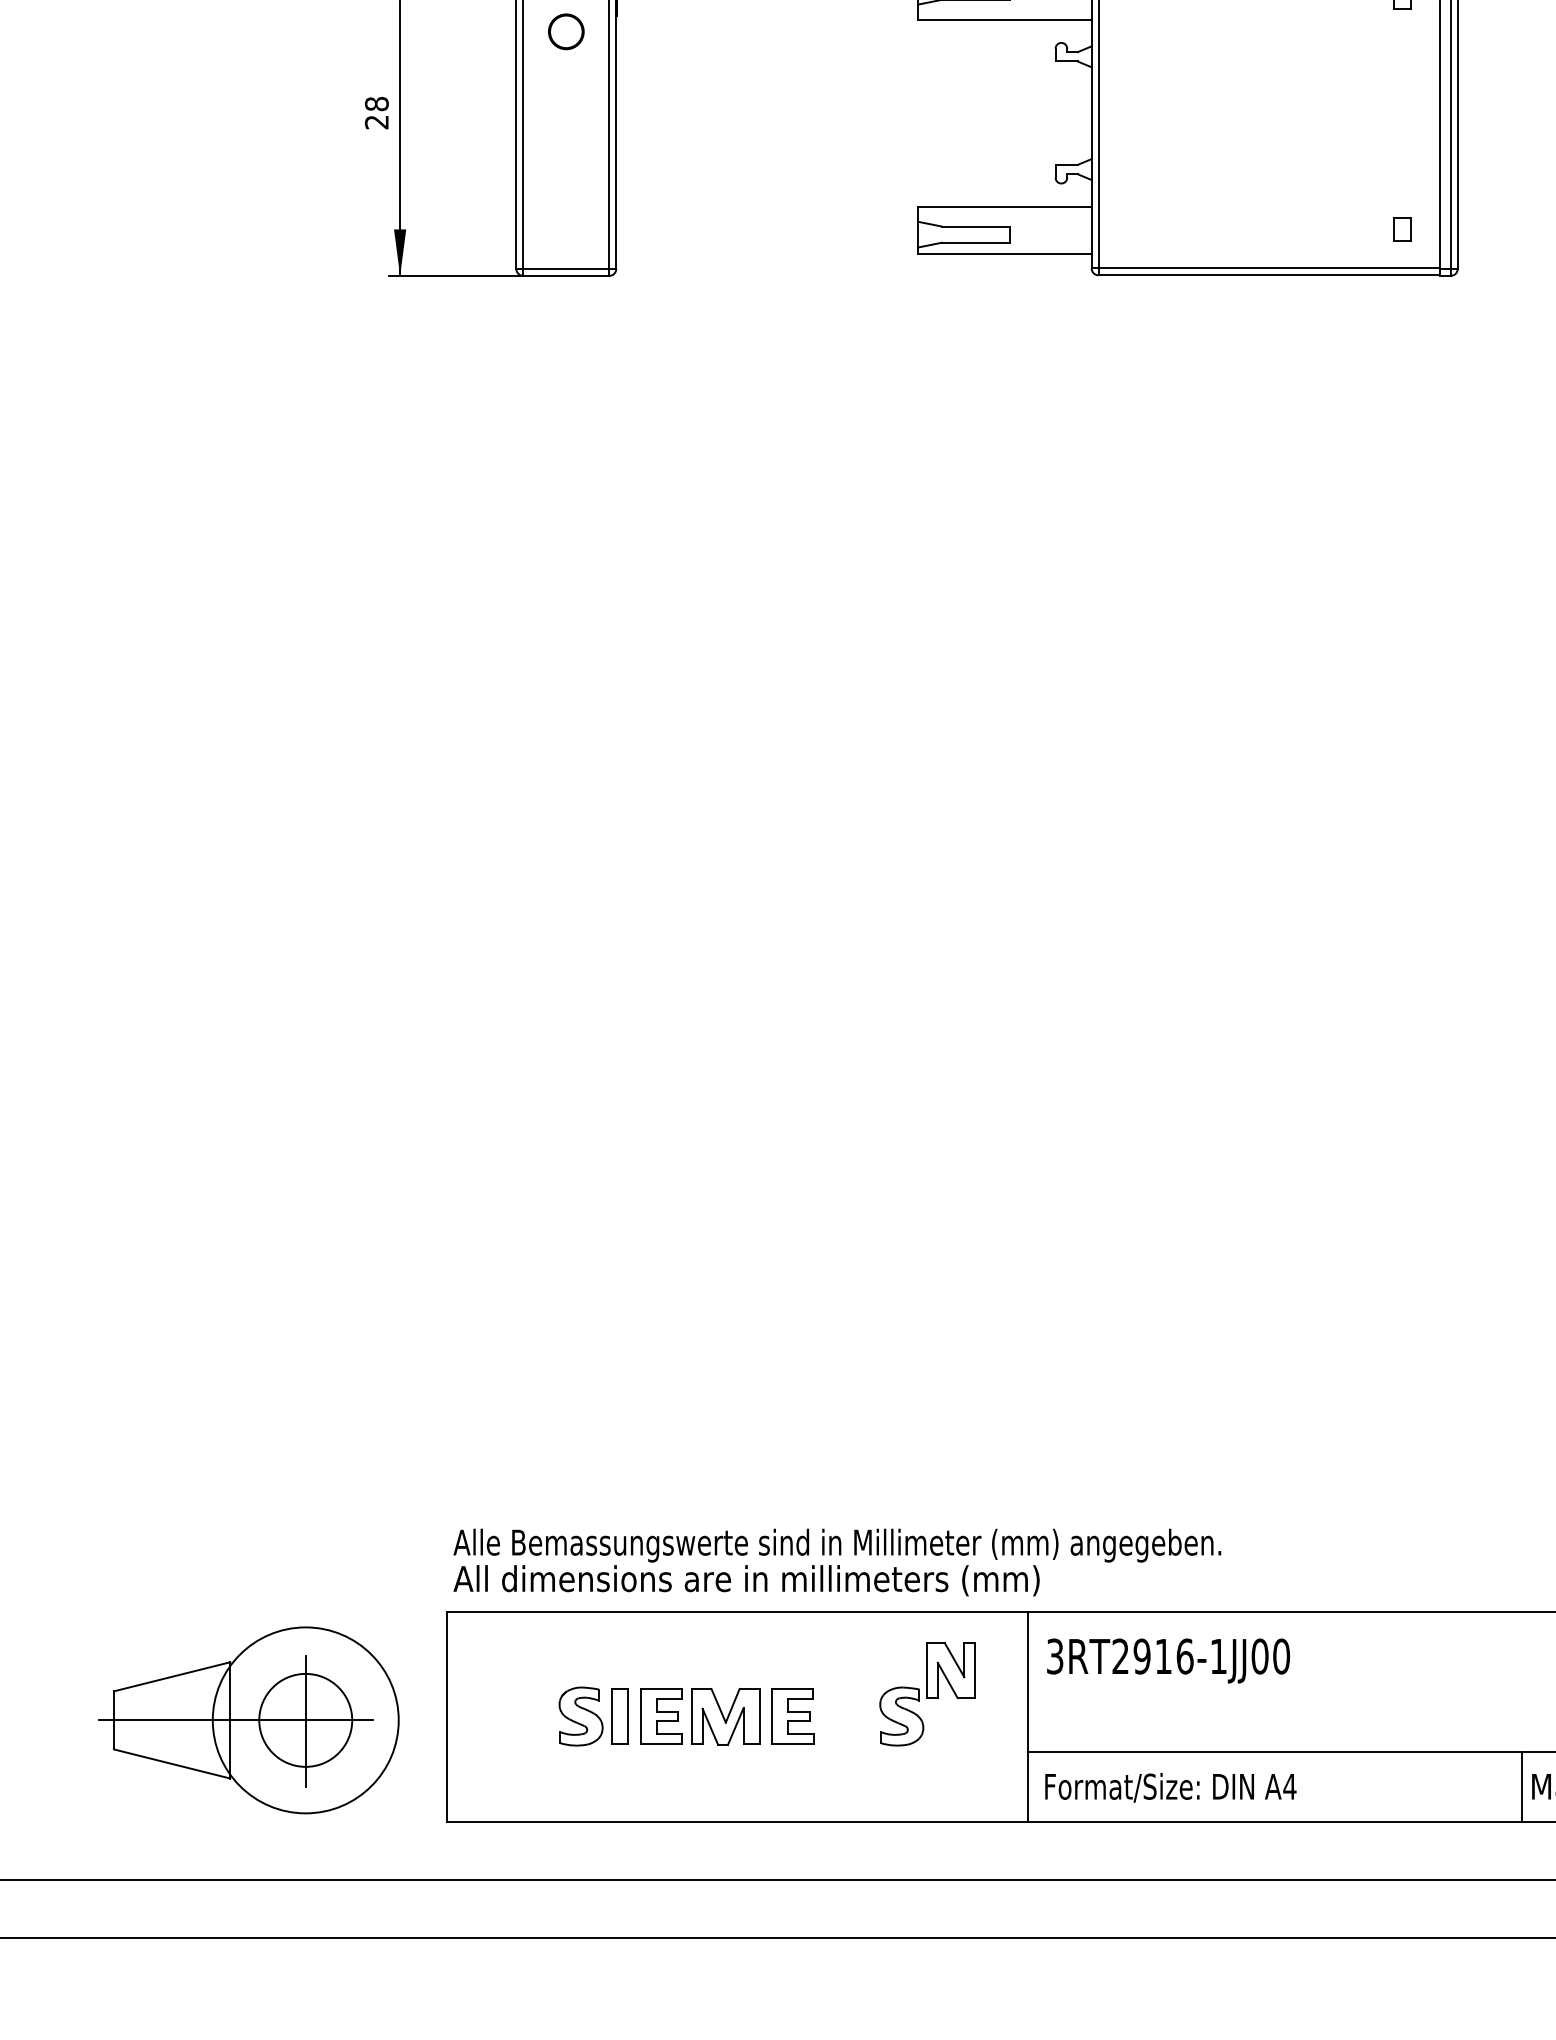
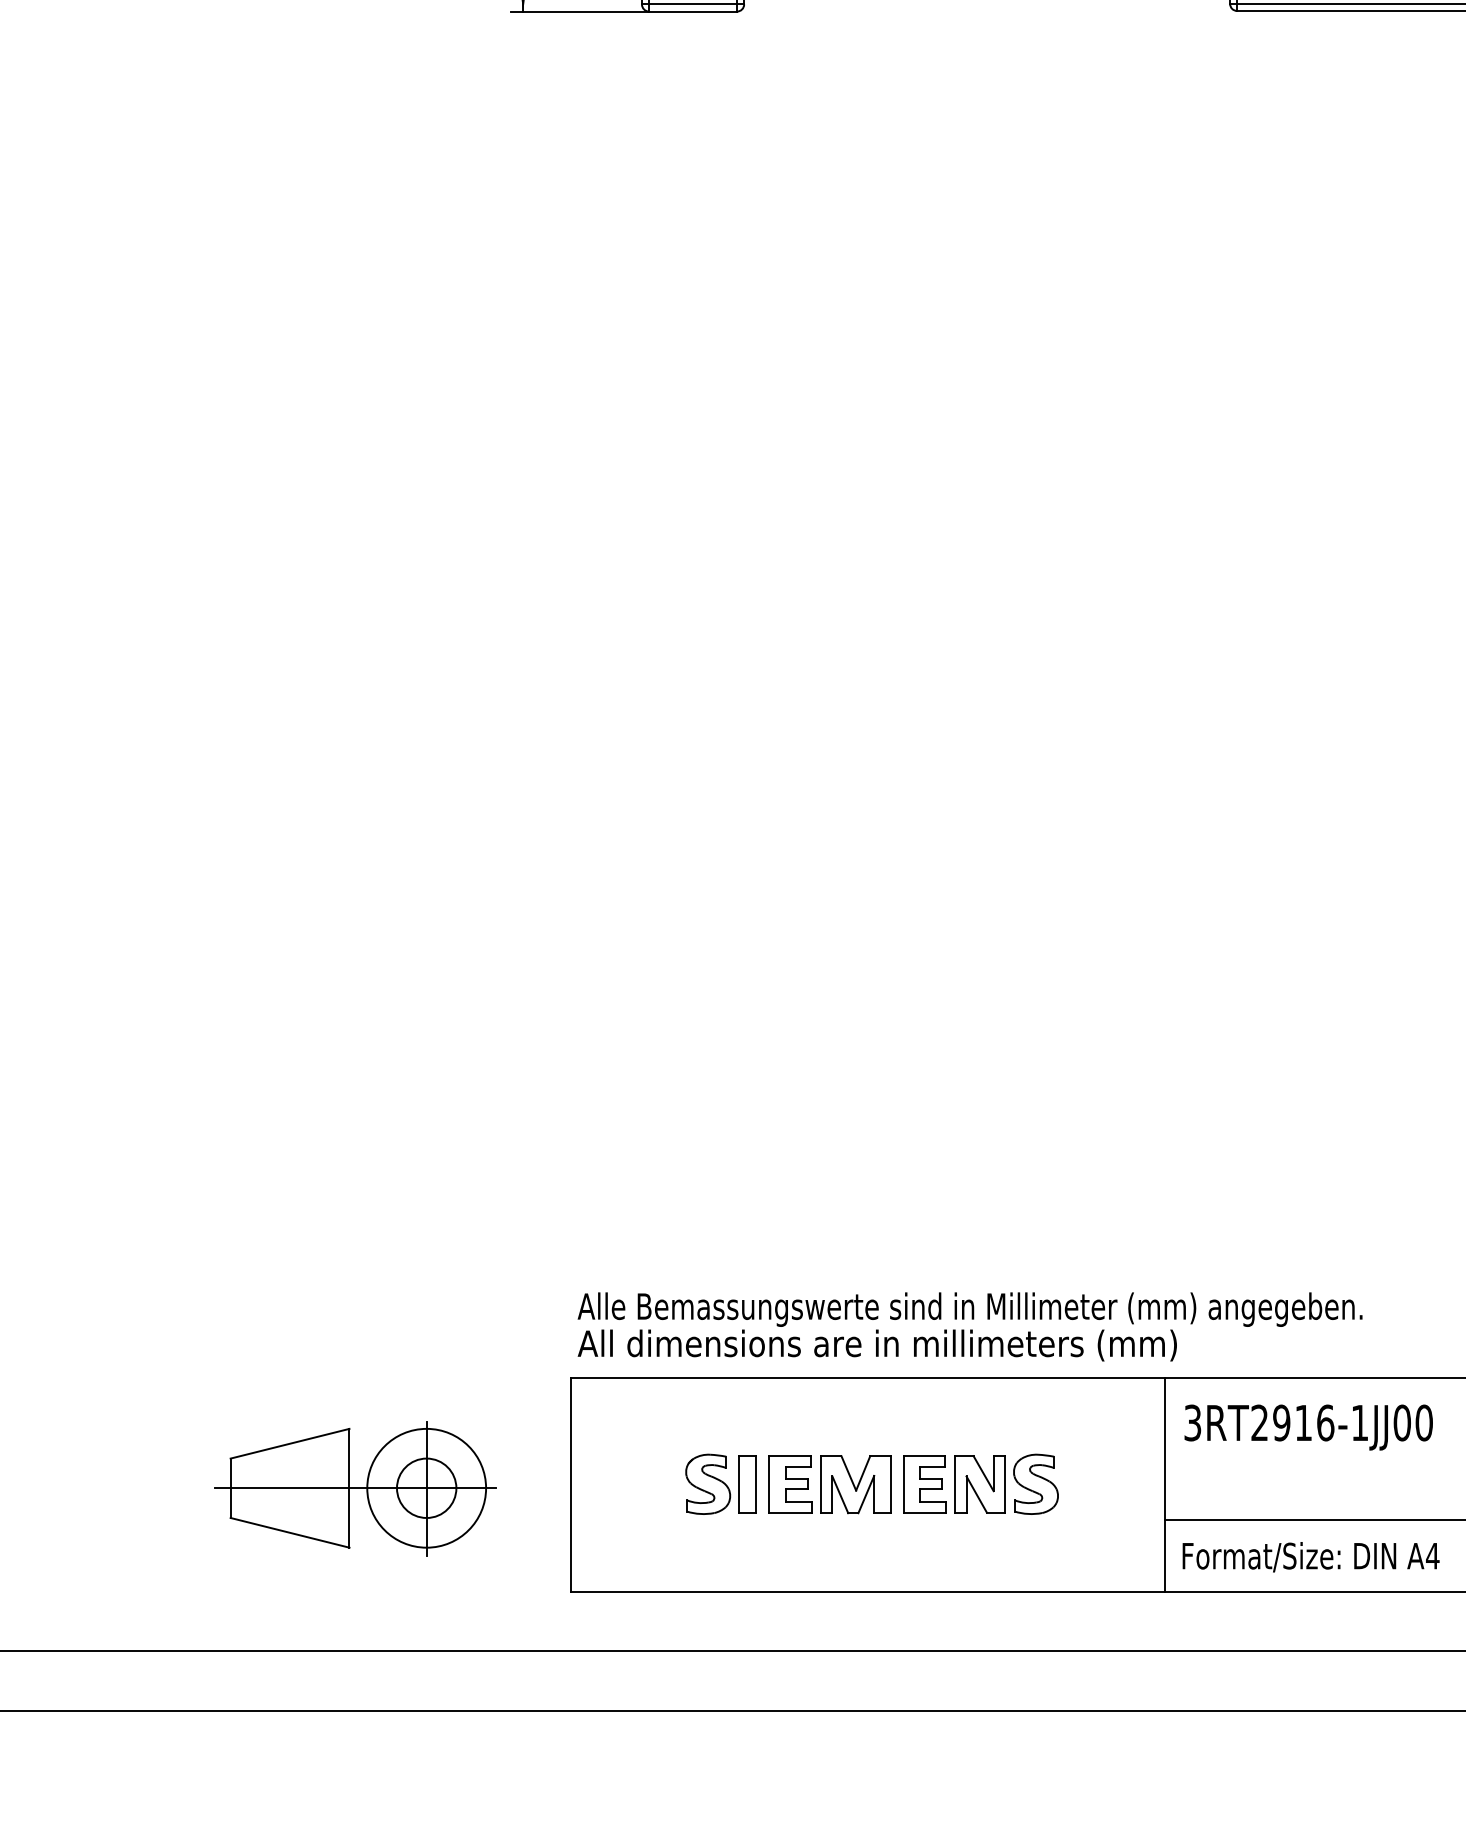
part: (950, 1670) -> (979, 1484), moved
circle: (305, 1720) -> (426, 1488), size x0.62
circle: (305, 1720) -> (426, 1488), size x0.62

